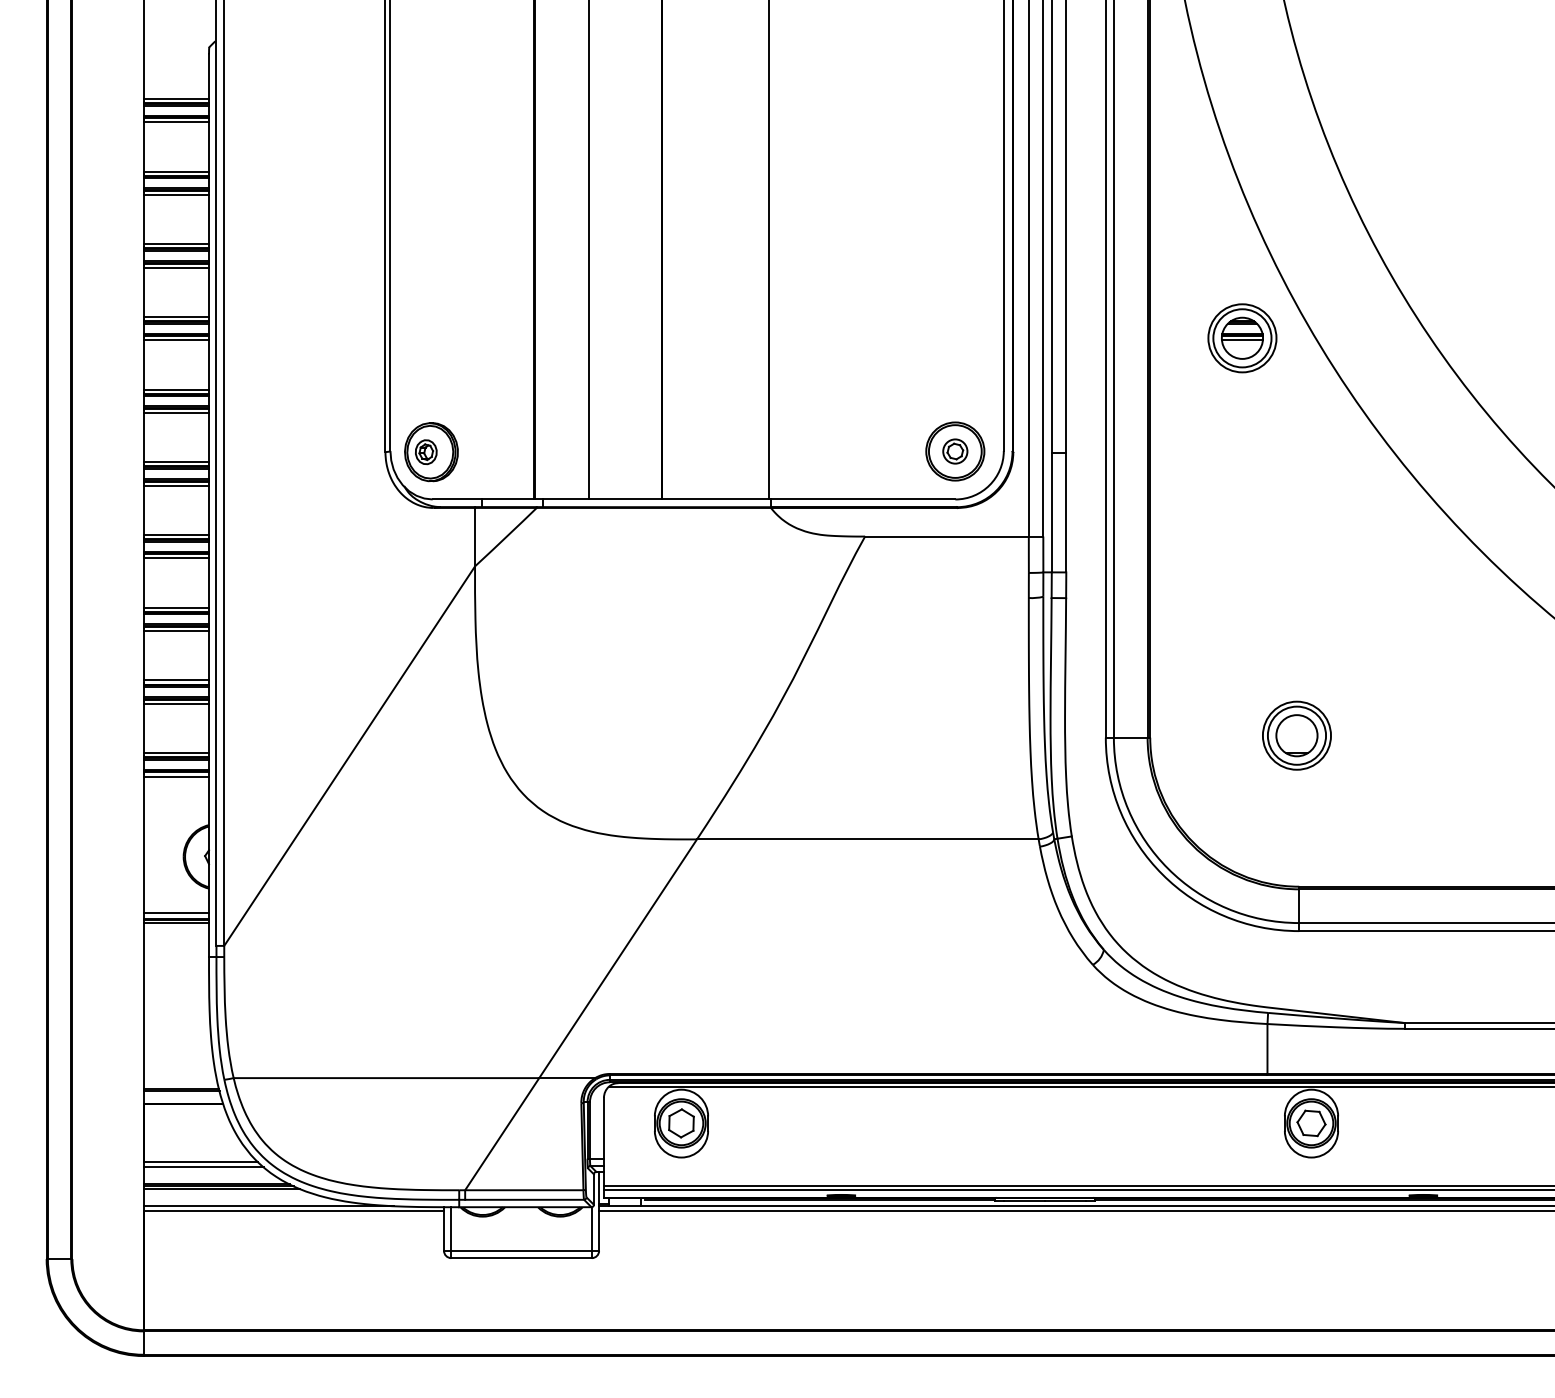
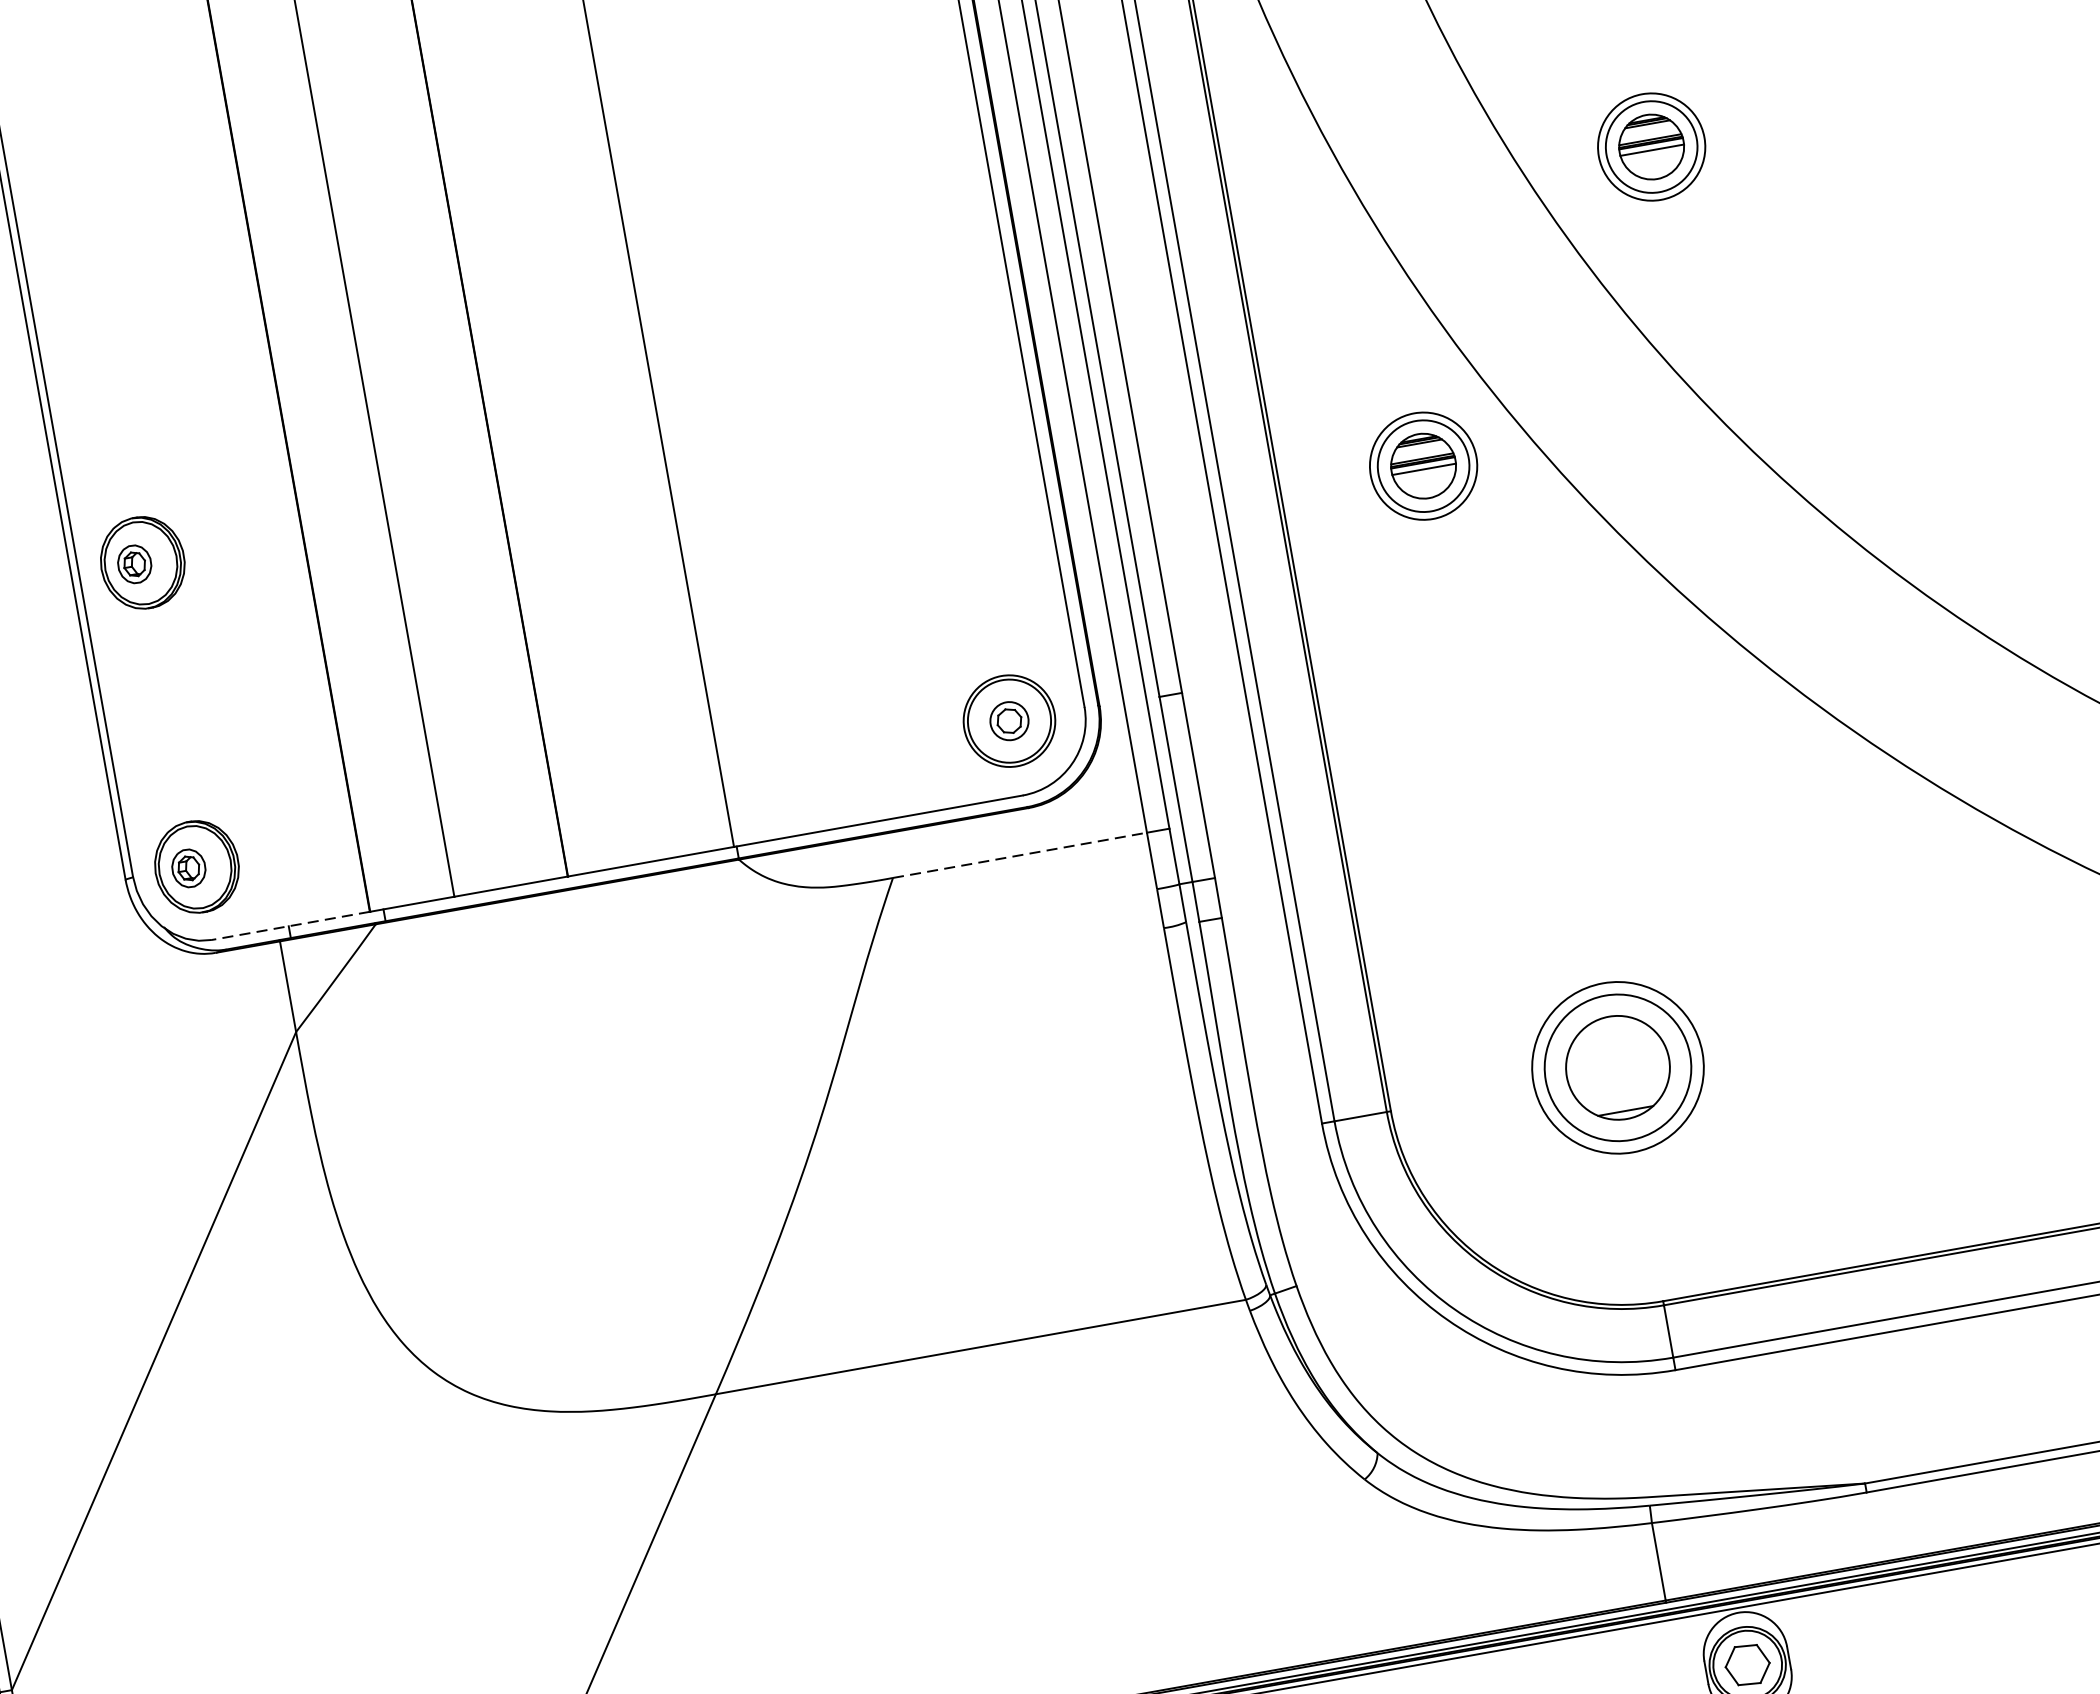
part: (1420, 164) -> (1651, 147), added
part: (431, 256) -> (142, 563), added
line: (483, 499) -> (290, 925), solid -> dashed
line: (946, 536) -> (1019, 855), solid -> dashed
part: (1296, 735) -> (1617, 1067), size x1.6

